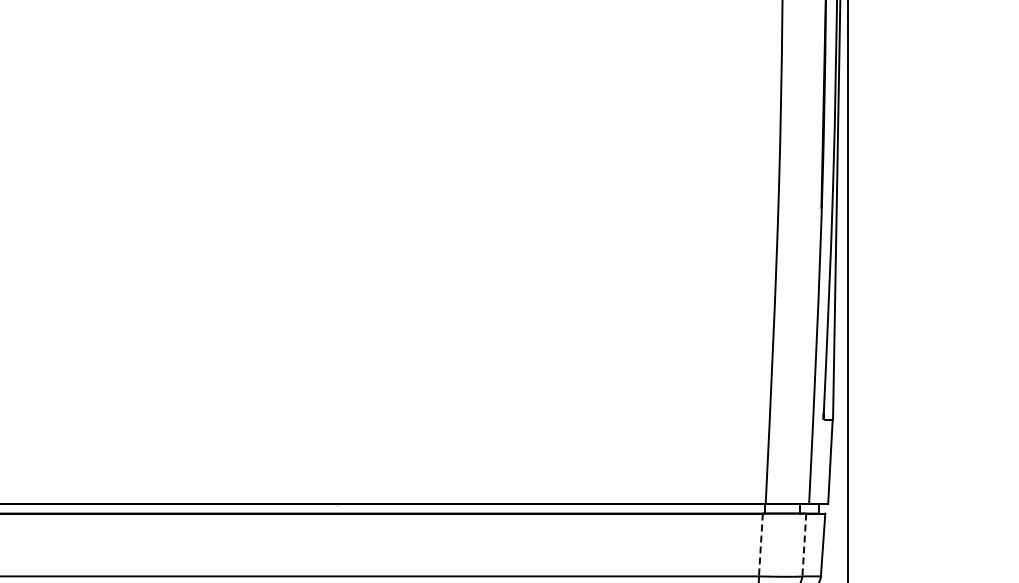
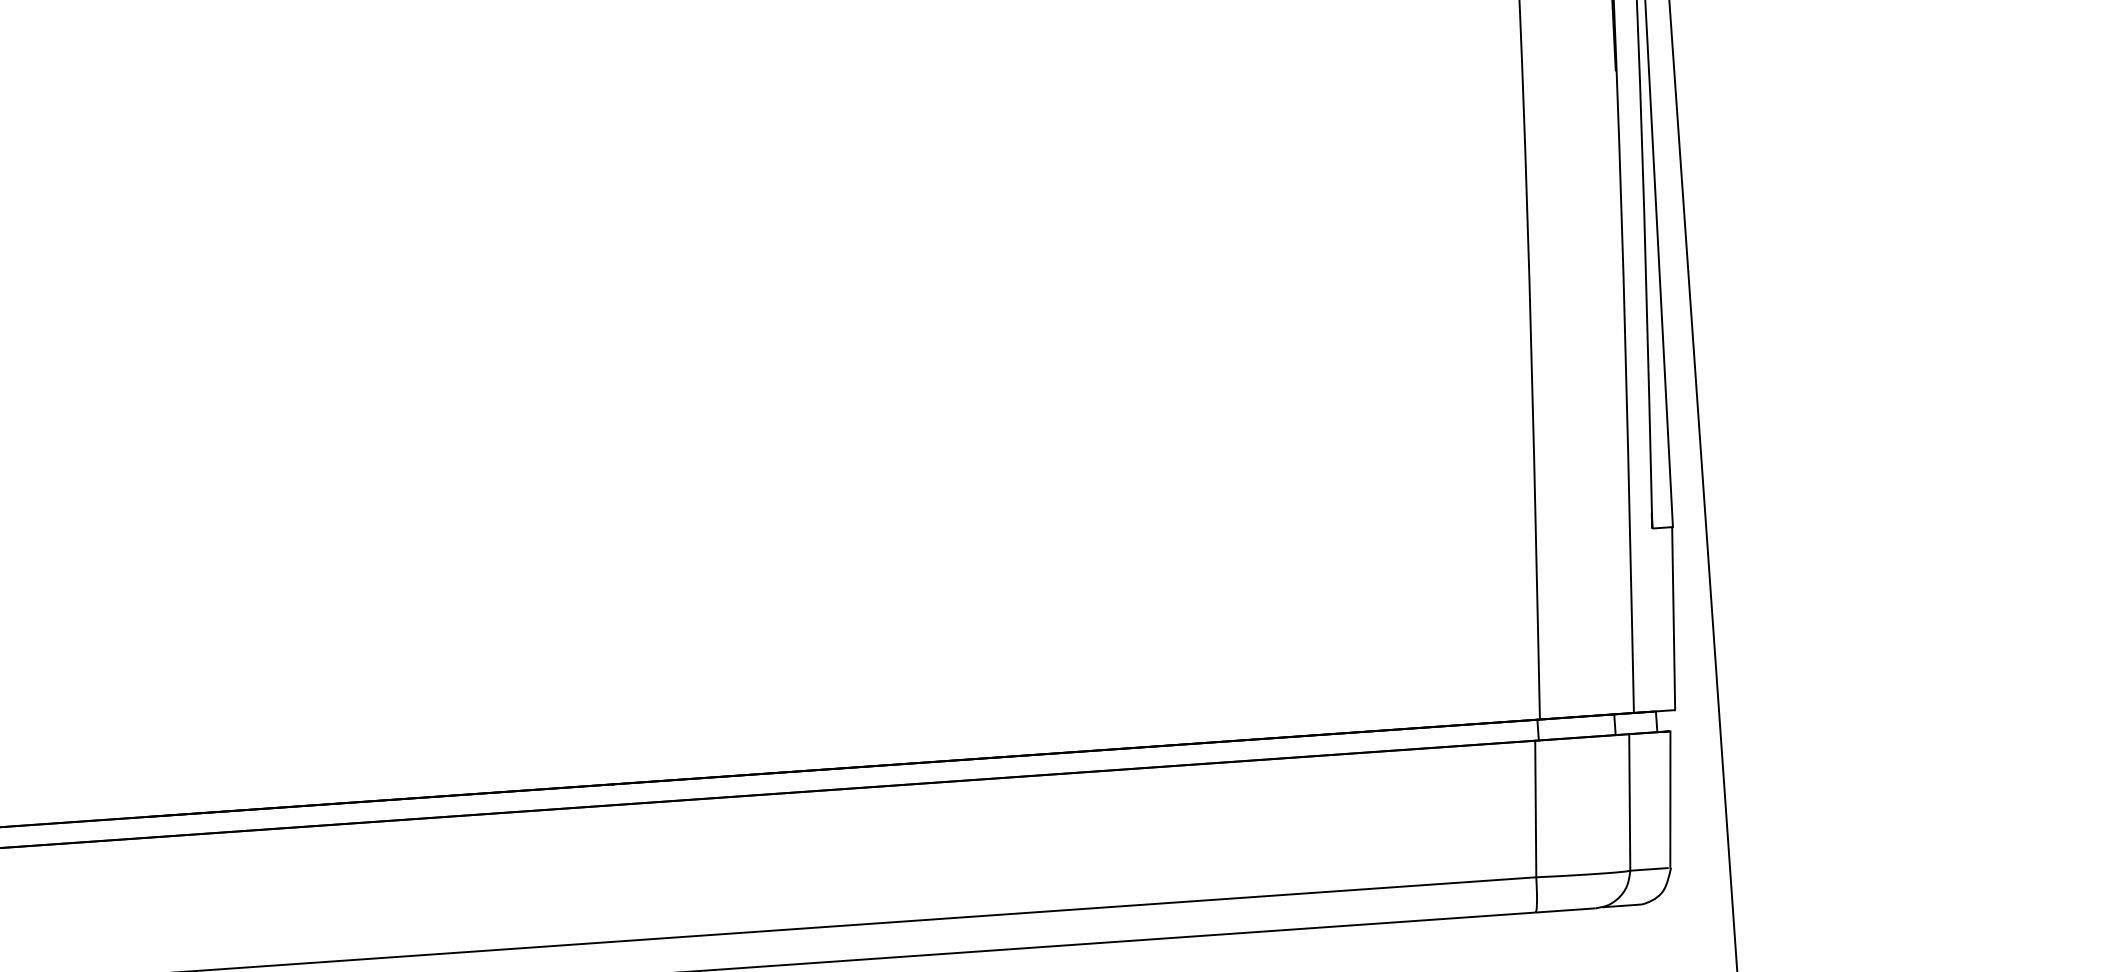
line: (760, 545) -> (1534, 810), dashed -> solid
line: (804, 545) -> (1630, 803), dashed -> solid

